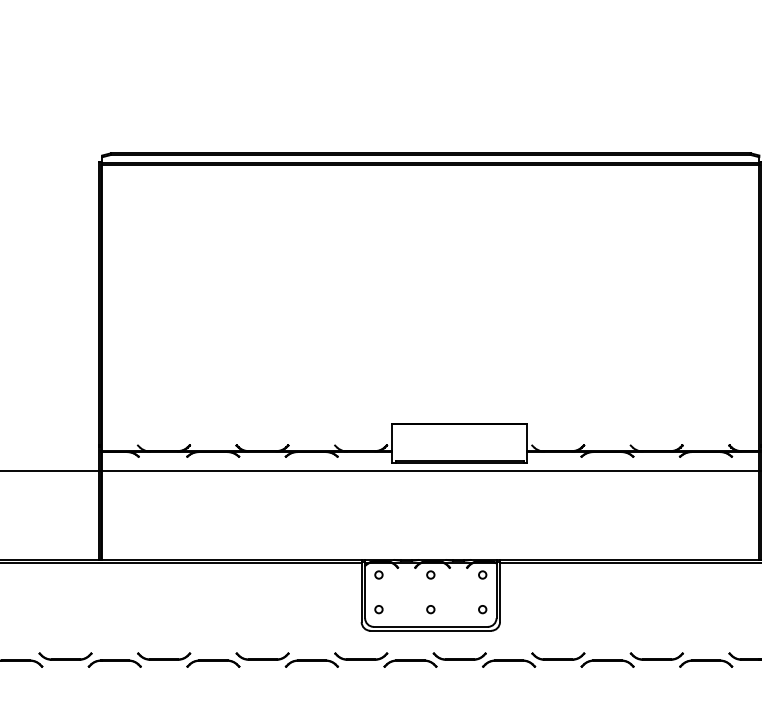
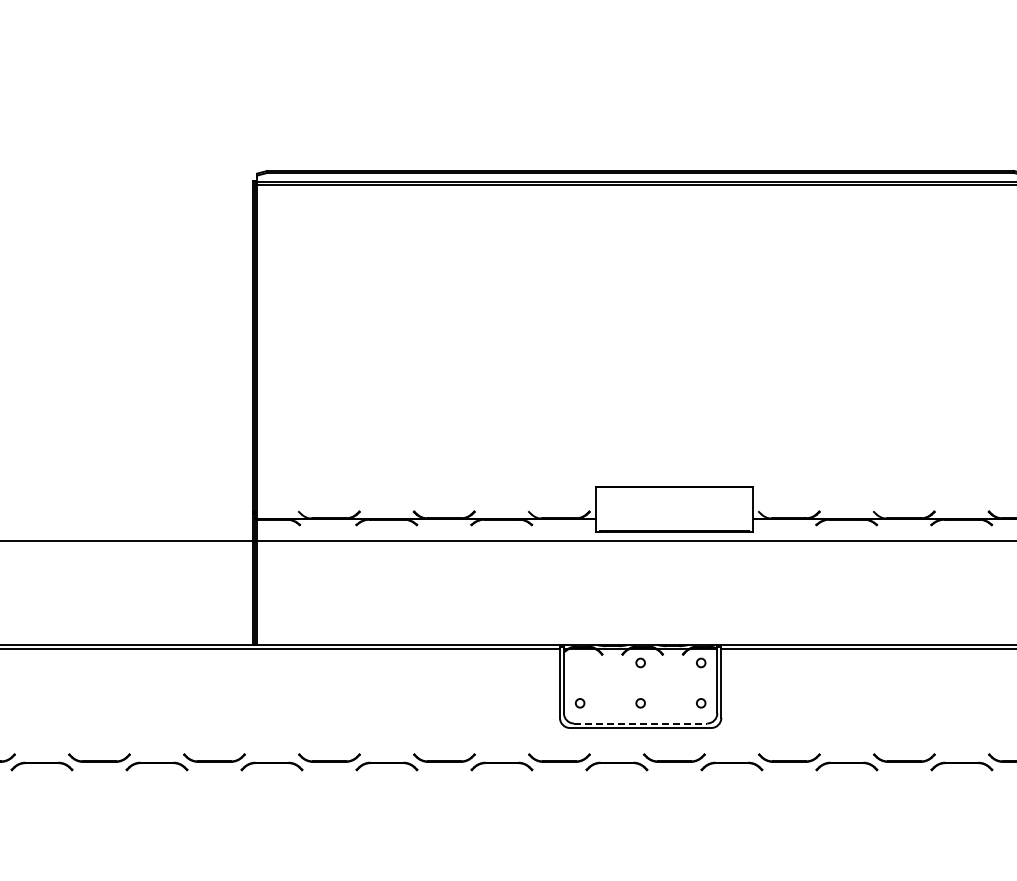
circle: (379, 574) -> (580, 662), removed
line: (430, 626) -> (640, 723), solid -> dashed

